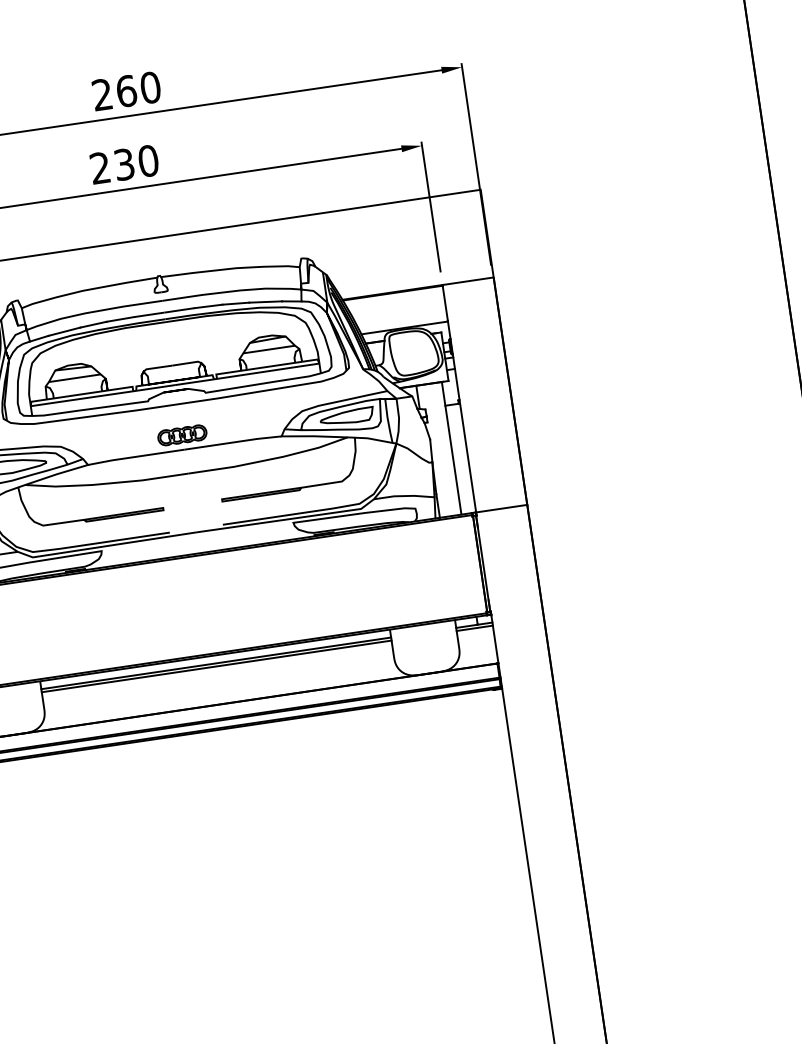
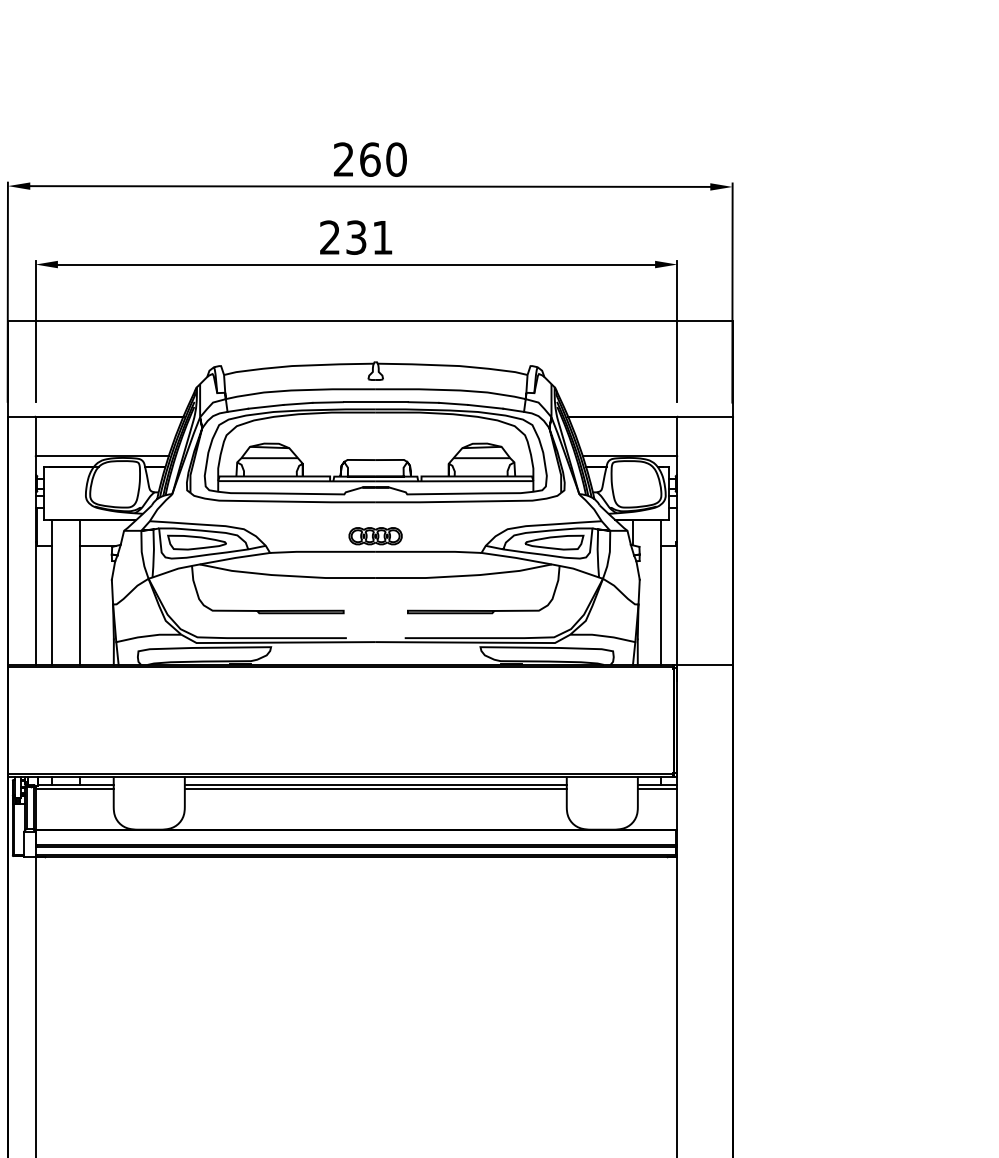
text: (148, 160) -> (382, 237), 230 -> 231

